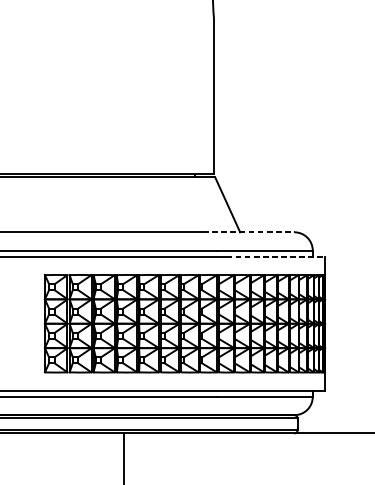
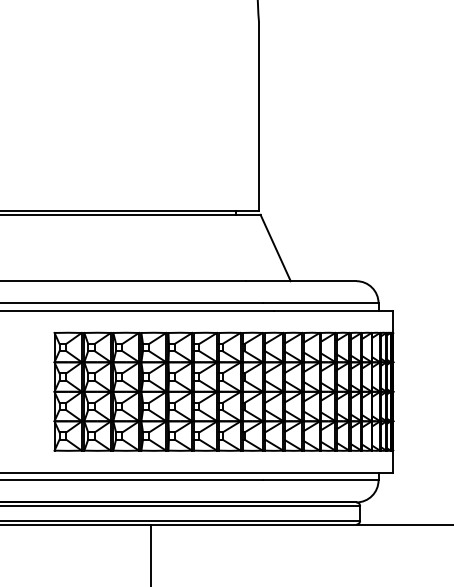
line: (249, 232) -> (301, 281), dashed -> solid
line: (275, 256) -> (333, 310), dashed -> solid

